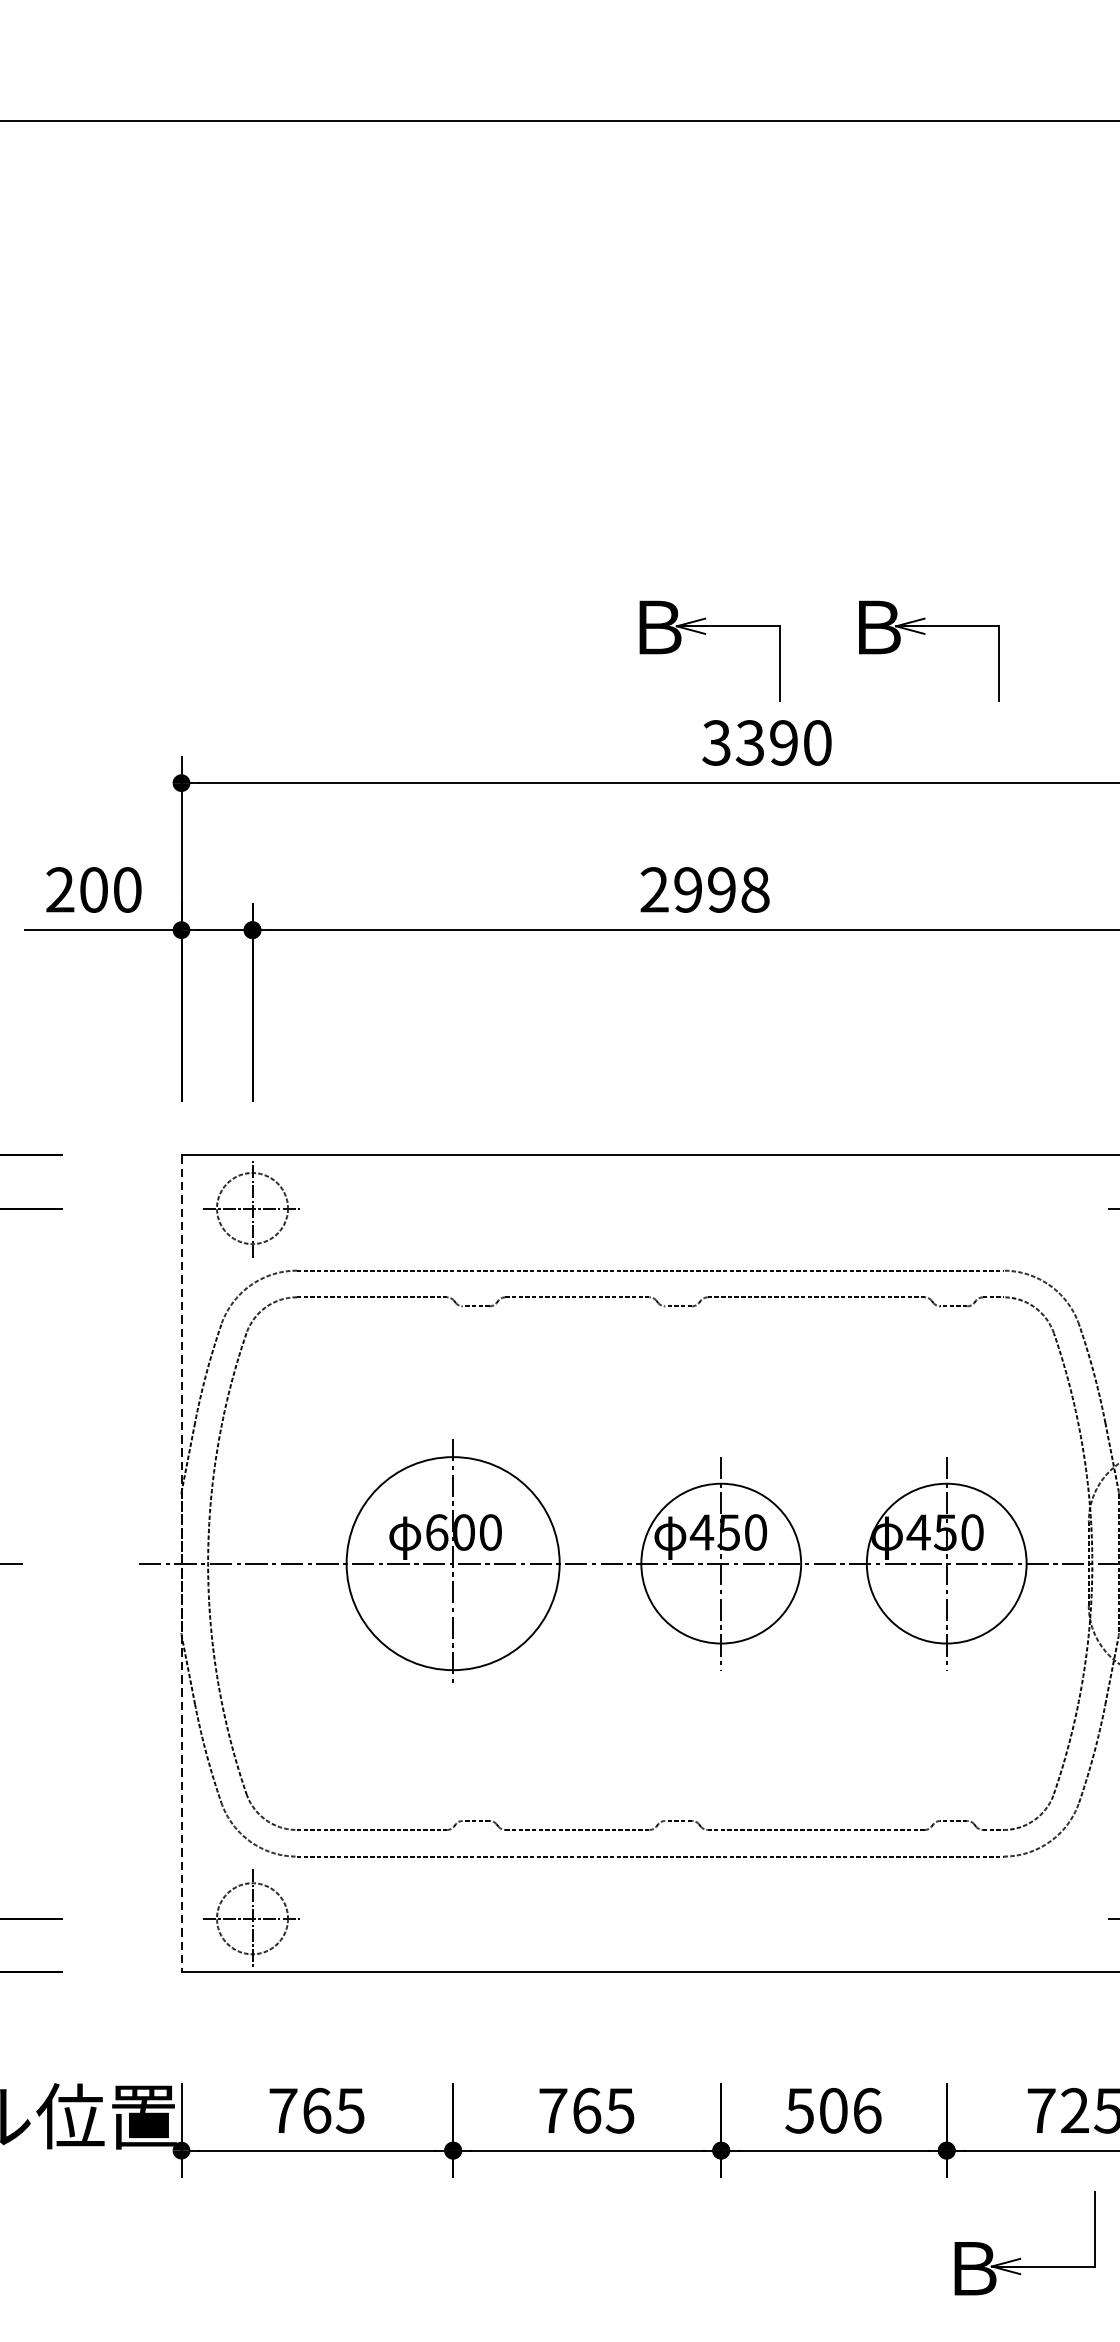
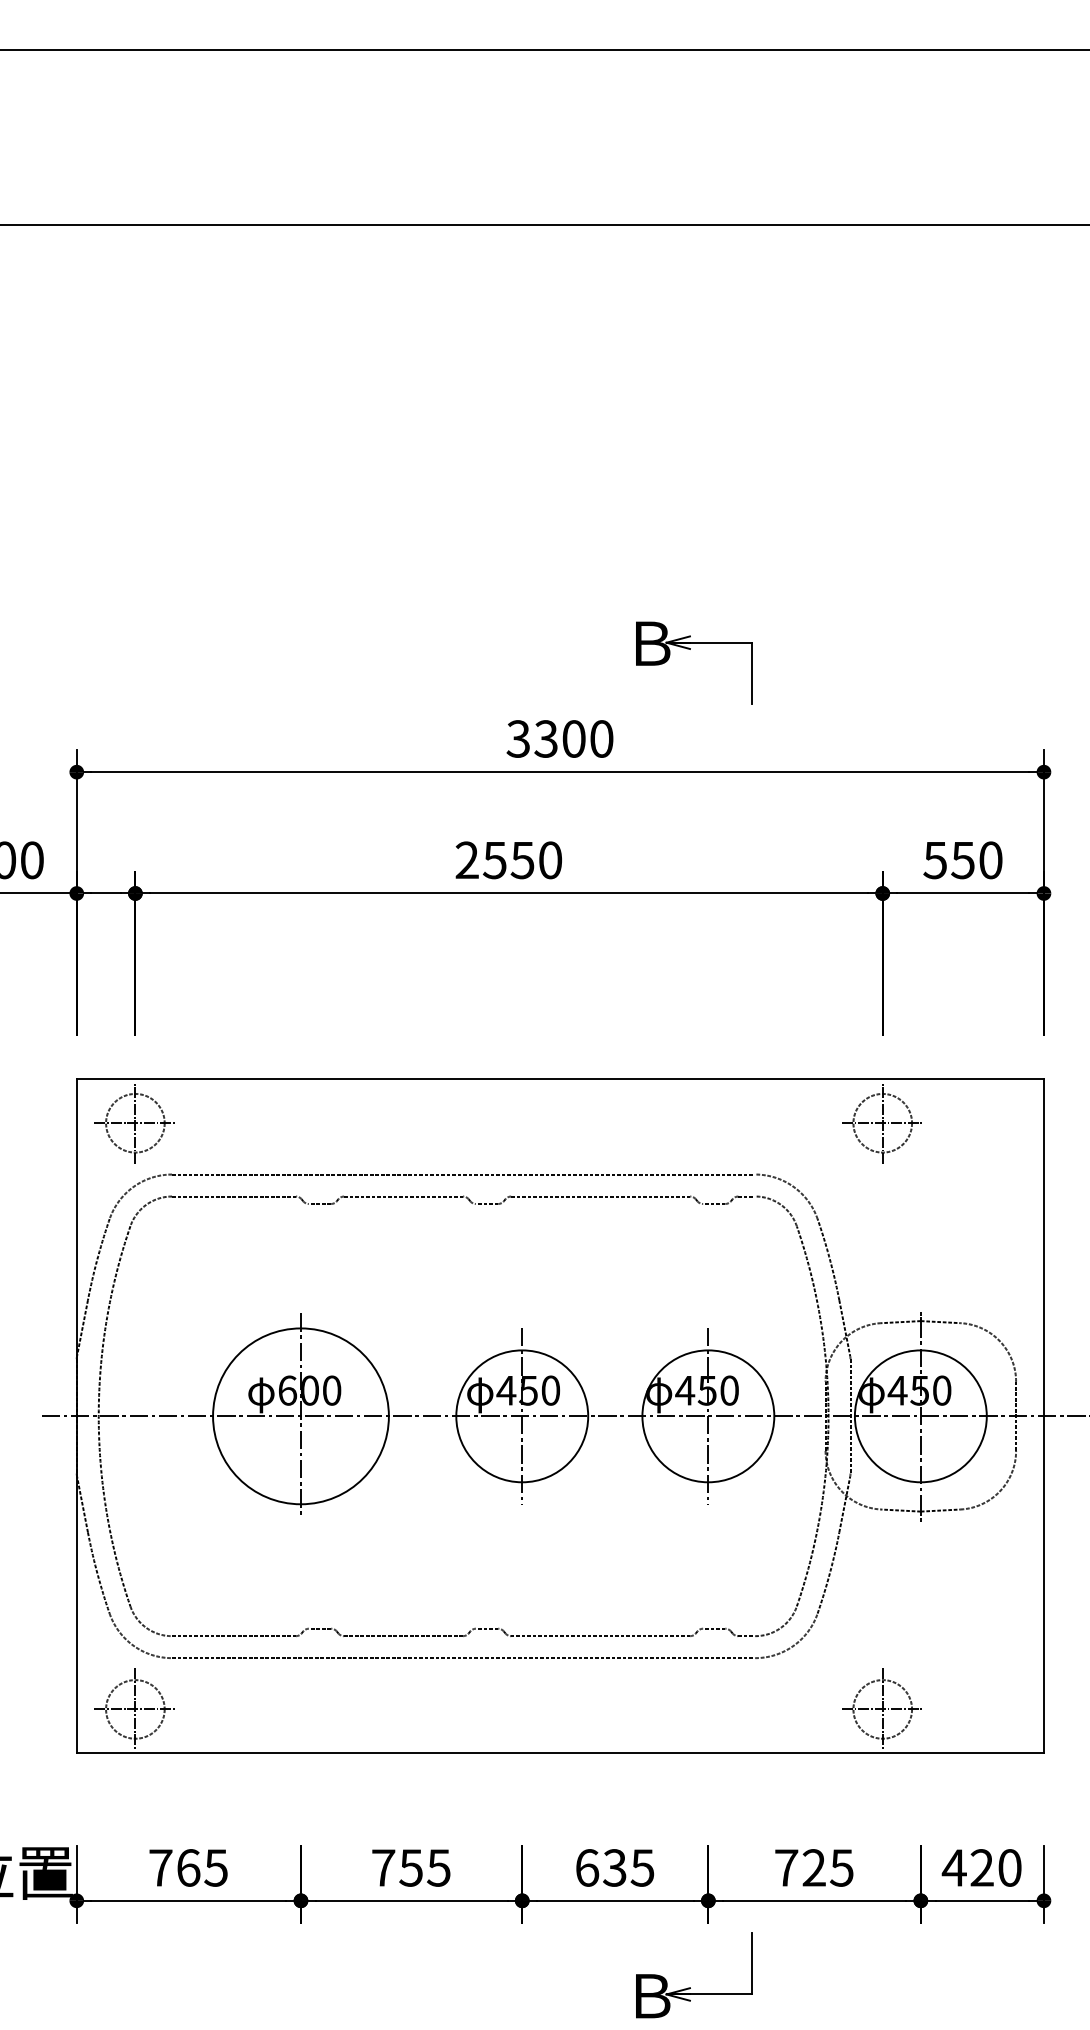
part: (705, 634) -> (509, 649), removed
text: (783, 742) -> (573, 738), 3390 -> 3300
text: (721, 890) -> (522, 860), 2998 -> 2550
line: (181, 1563) -> (76, 1416), dashed -> solid
text: (587, 2110) -> (411, 1867), 765 -> 755
text: (833, 2110) -> (614, 1867), 506 -> 635
part: (1020, 2258) -> (690, 1987), moved

